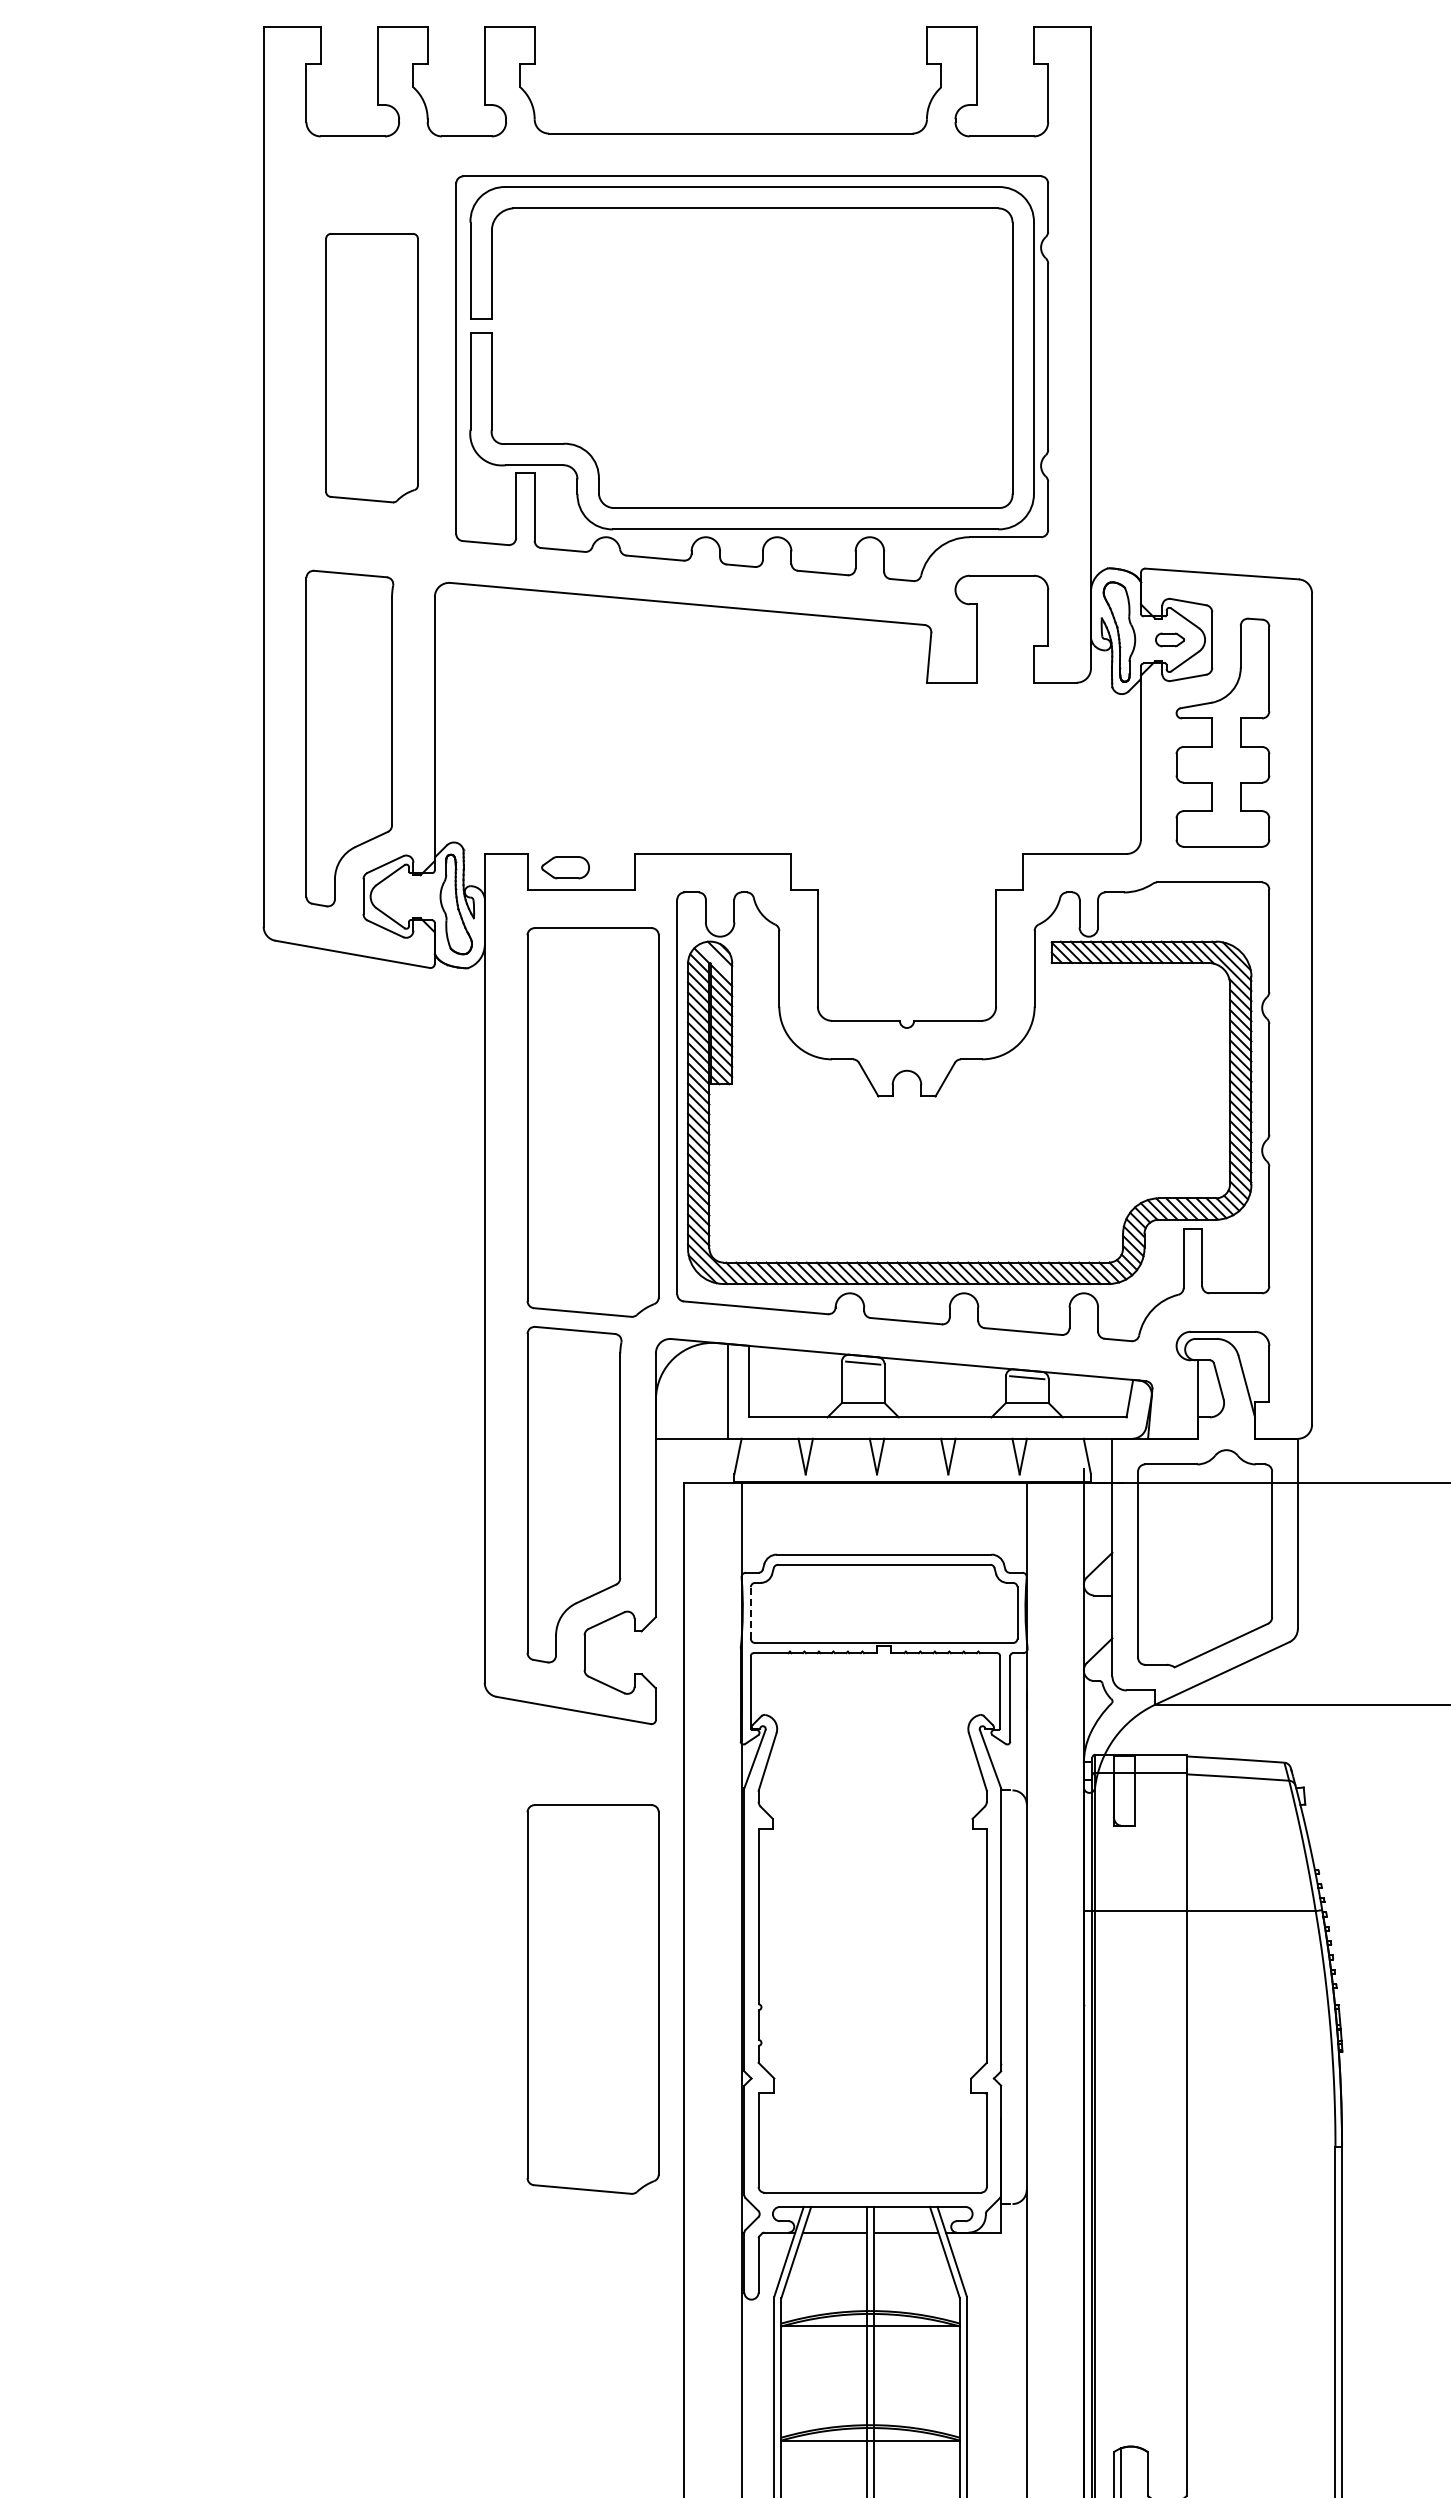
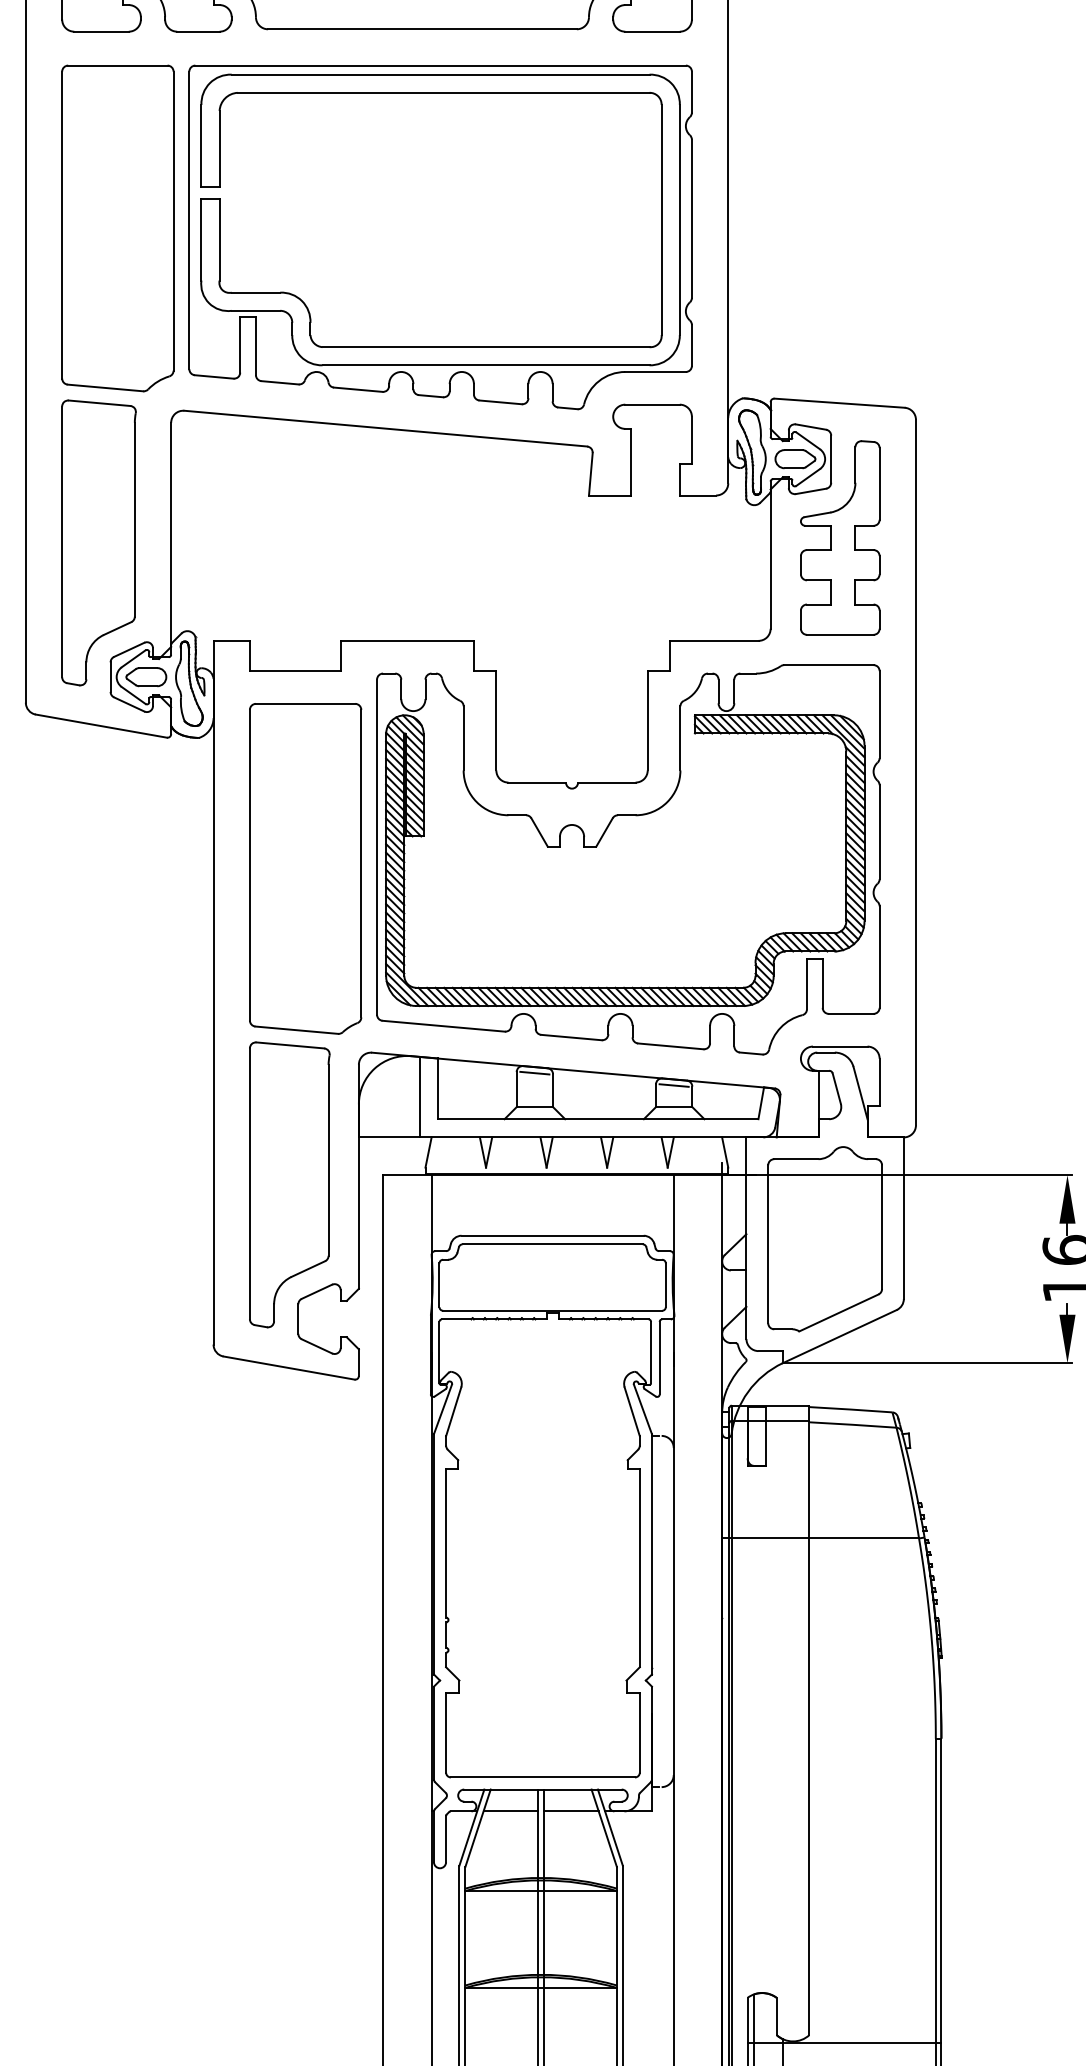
part: (371, 367) -> (117, 227), size x1.43
part: (1169, 639) -> (794, 458), size x1.67
part: (565, 867) -> (146, 677), moved
line: (716, 960) -> (410, 731), added
line: (750, 1612) -> (439, 1284), dashed -> solid
part: (592, 1999) -> (305, 1613), removed

